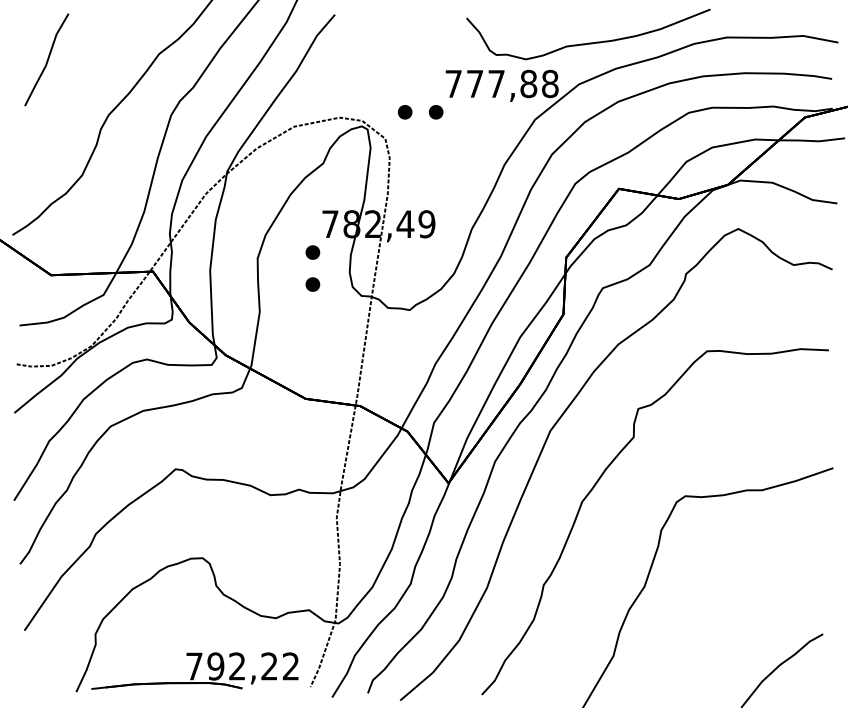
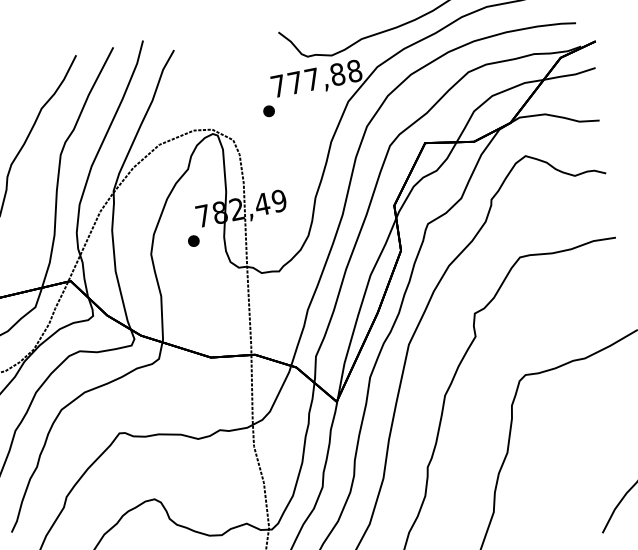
part: (404, 112) -> (244, 116), removed
part: (312, 284) -> (198, 266), removed

